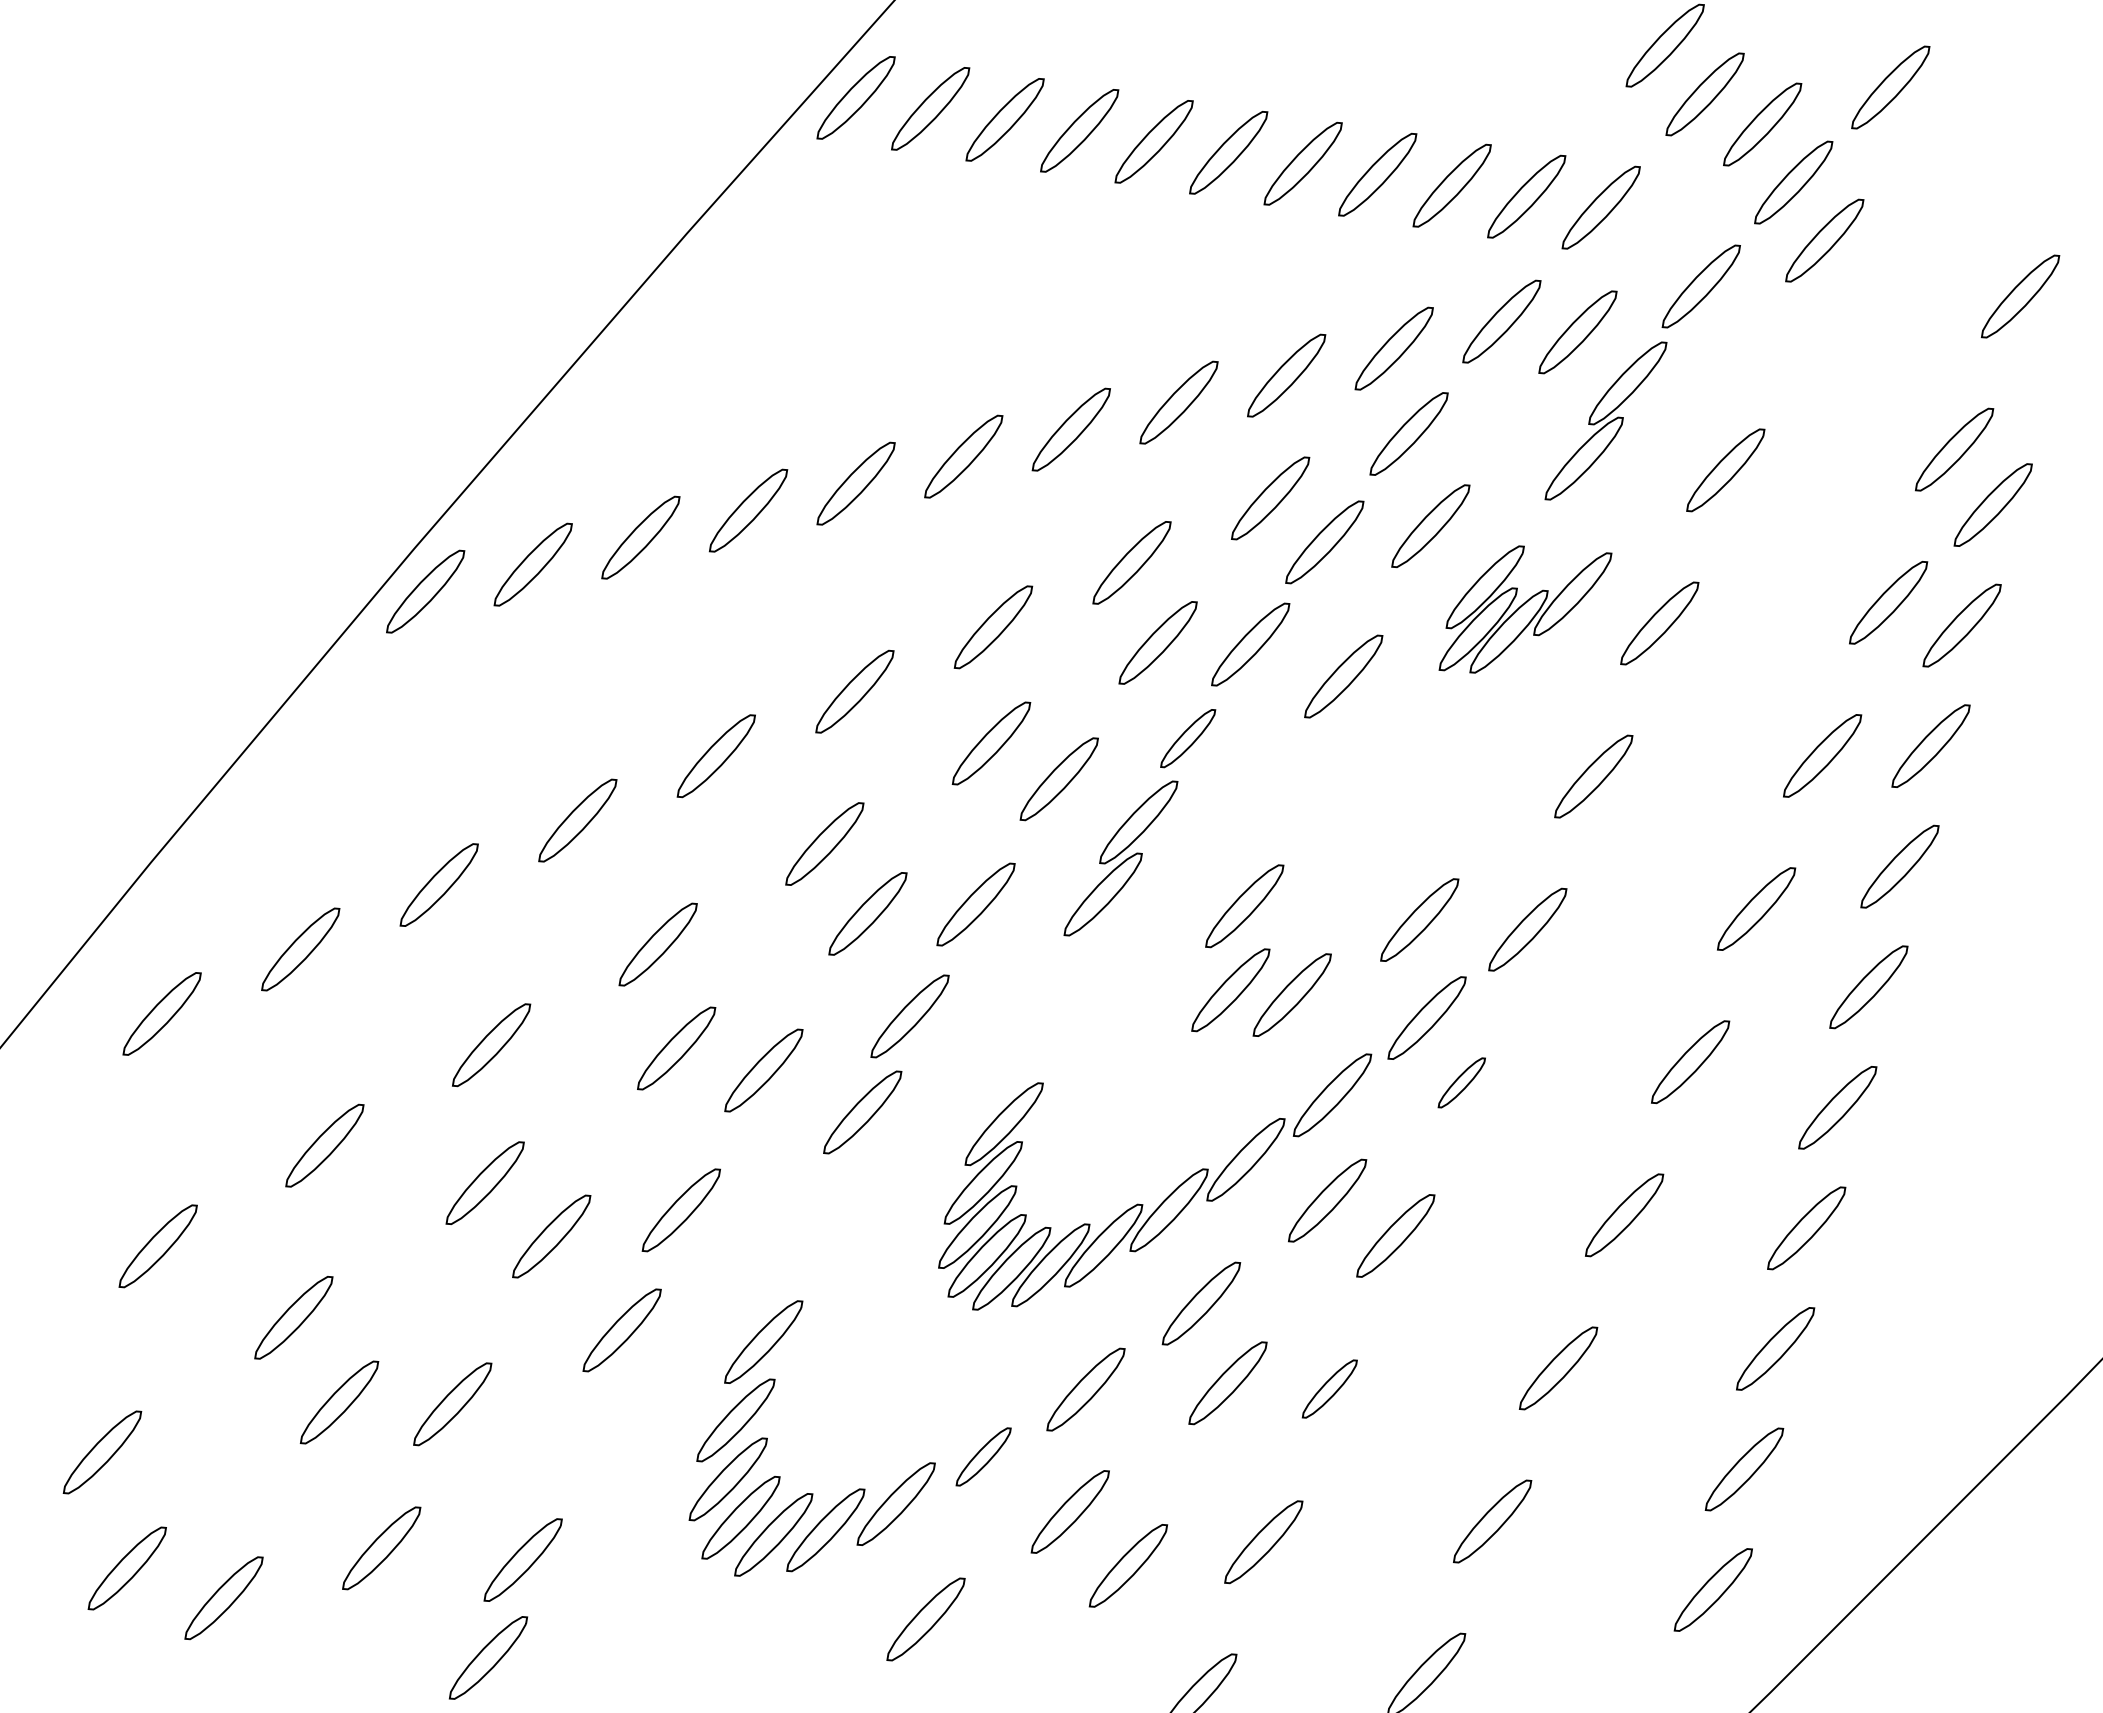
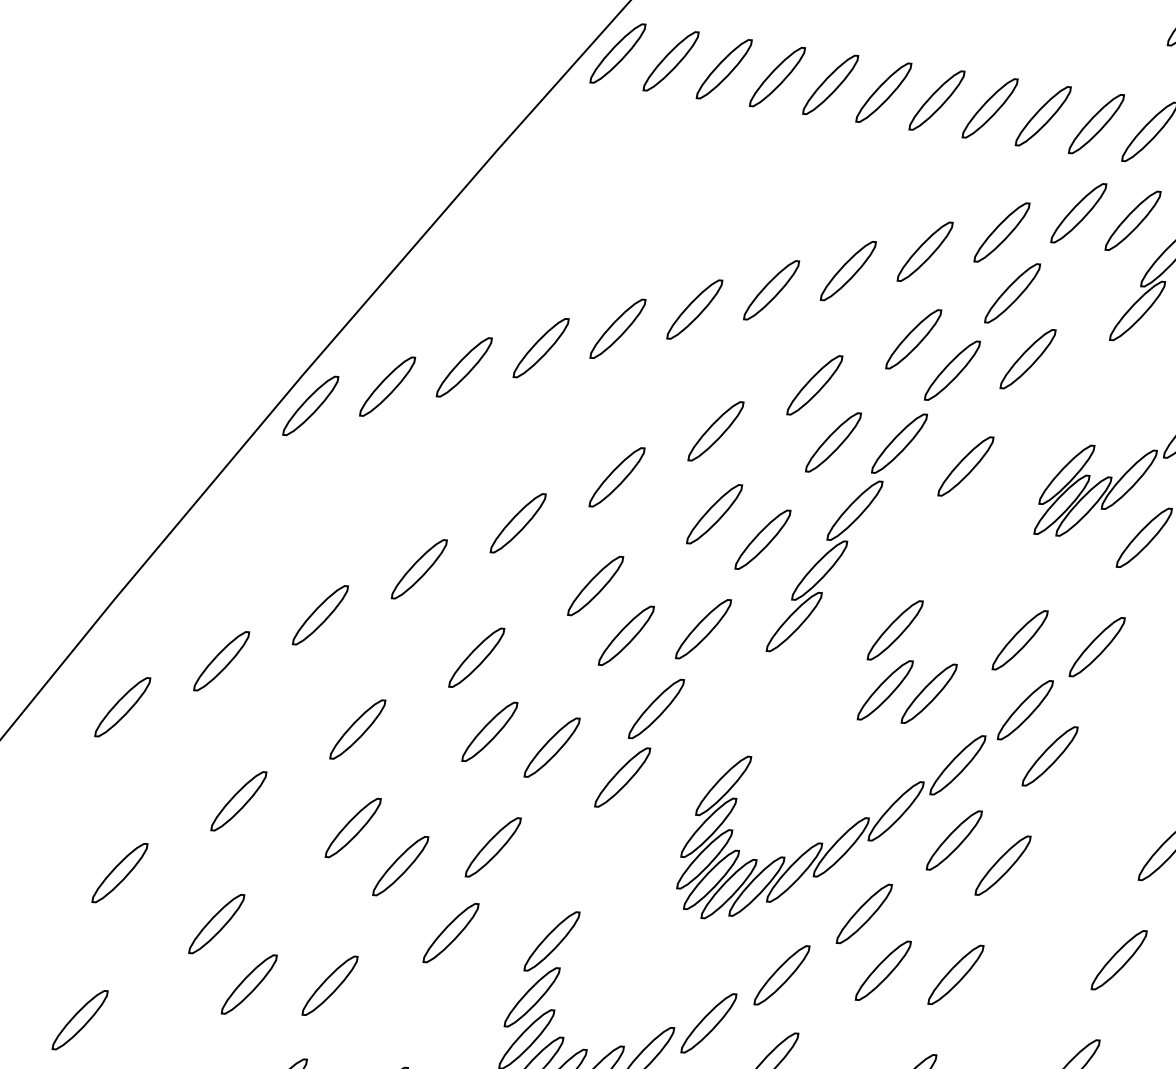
part: (1525, 609) -> (1095, 490), moved
part: (1187, 738) -> (854, 510), size x1.43
part: (1461, 1082) -> (1049, 756), size x1.67
part: (1329, 1388) -> (955, 974), size x1.43
part: (983, 1456) -> (708, 1023), size x1.43

